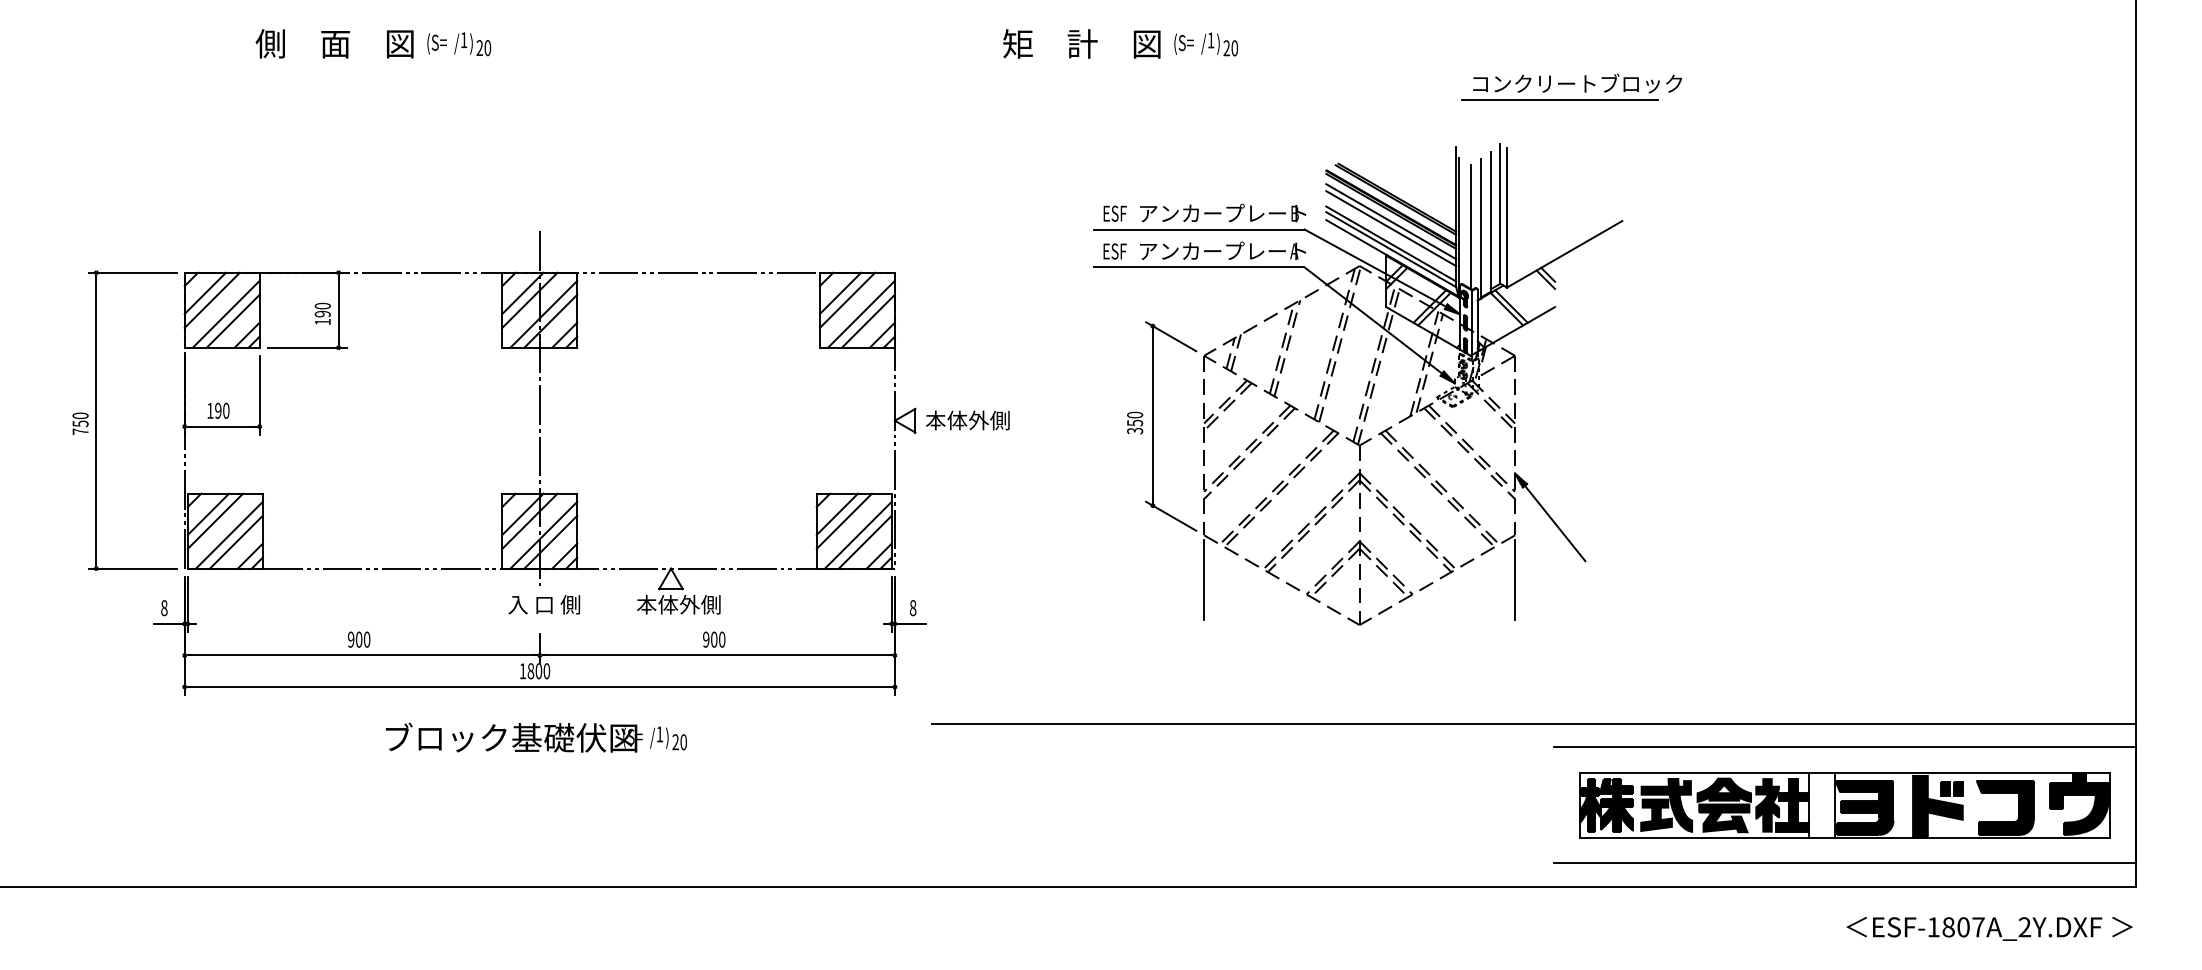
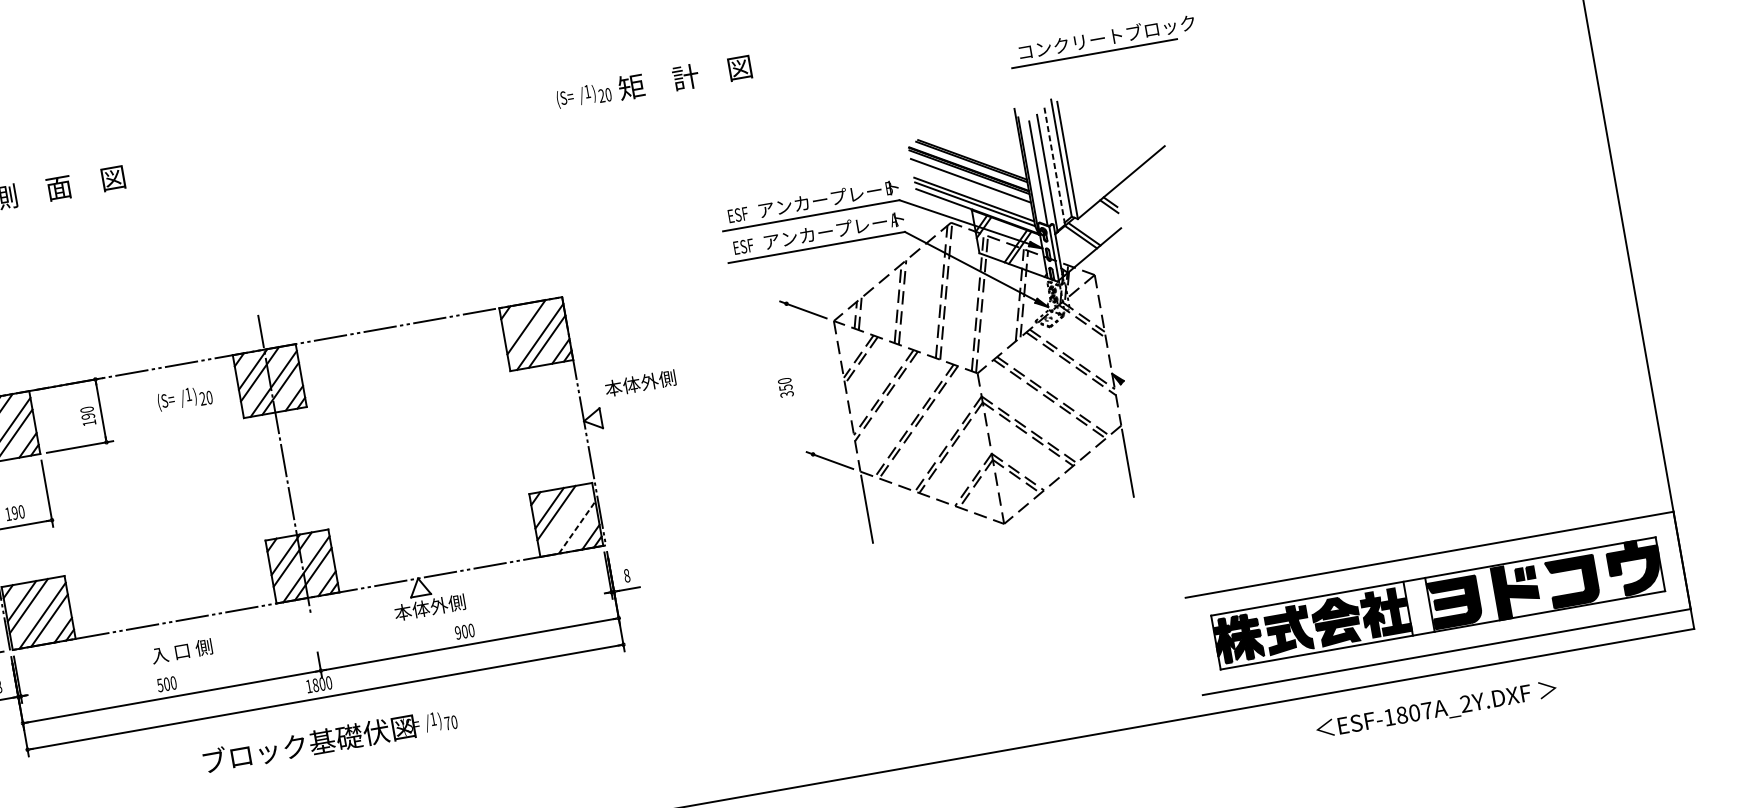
text: (459, 44) -> (185, 398), moved
text: (1206, 44) -> (584, 95), moved
line: (1491, 221) -> (1055, 165), solid -> dashed
line: (1391, 228) -> (972, 186), removed
line: (840, 292) -> (519, 321), removed
line: (1152, 415) -> (799, 378), removed
text: (967, 420) -> (640, 383), moved
line: (1554, 523) -> (1152, 409), removed
line: (857, 534) -> (569, 522), removed
line: (865, 541) -> (577, 526), solid -> dashed
text: (544, 604) -> (182, 651), moved
text: (350, 639) -> (159, 685), 900 -> 500
line: (1533, 723) -> (1164, 580), removed
text: (675, 742) -> (447, 723), 20 -> 70
text: (1989, 928) -> (1436, 710), moved

